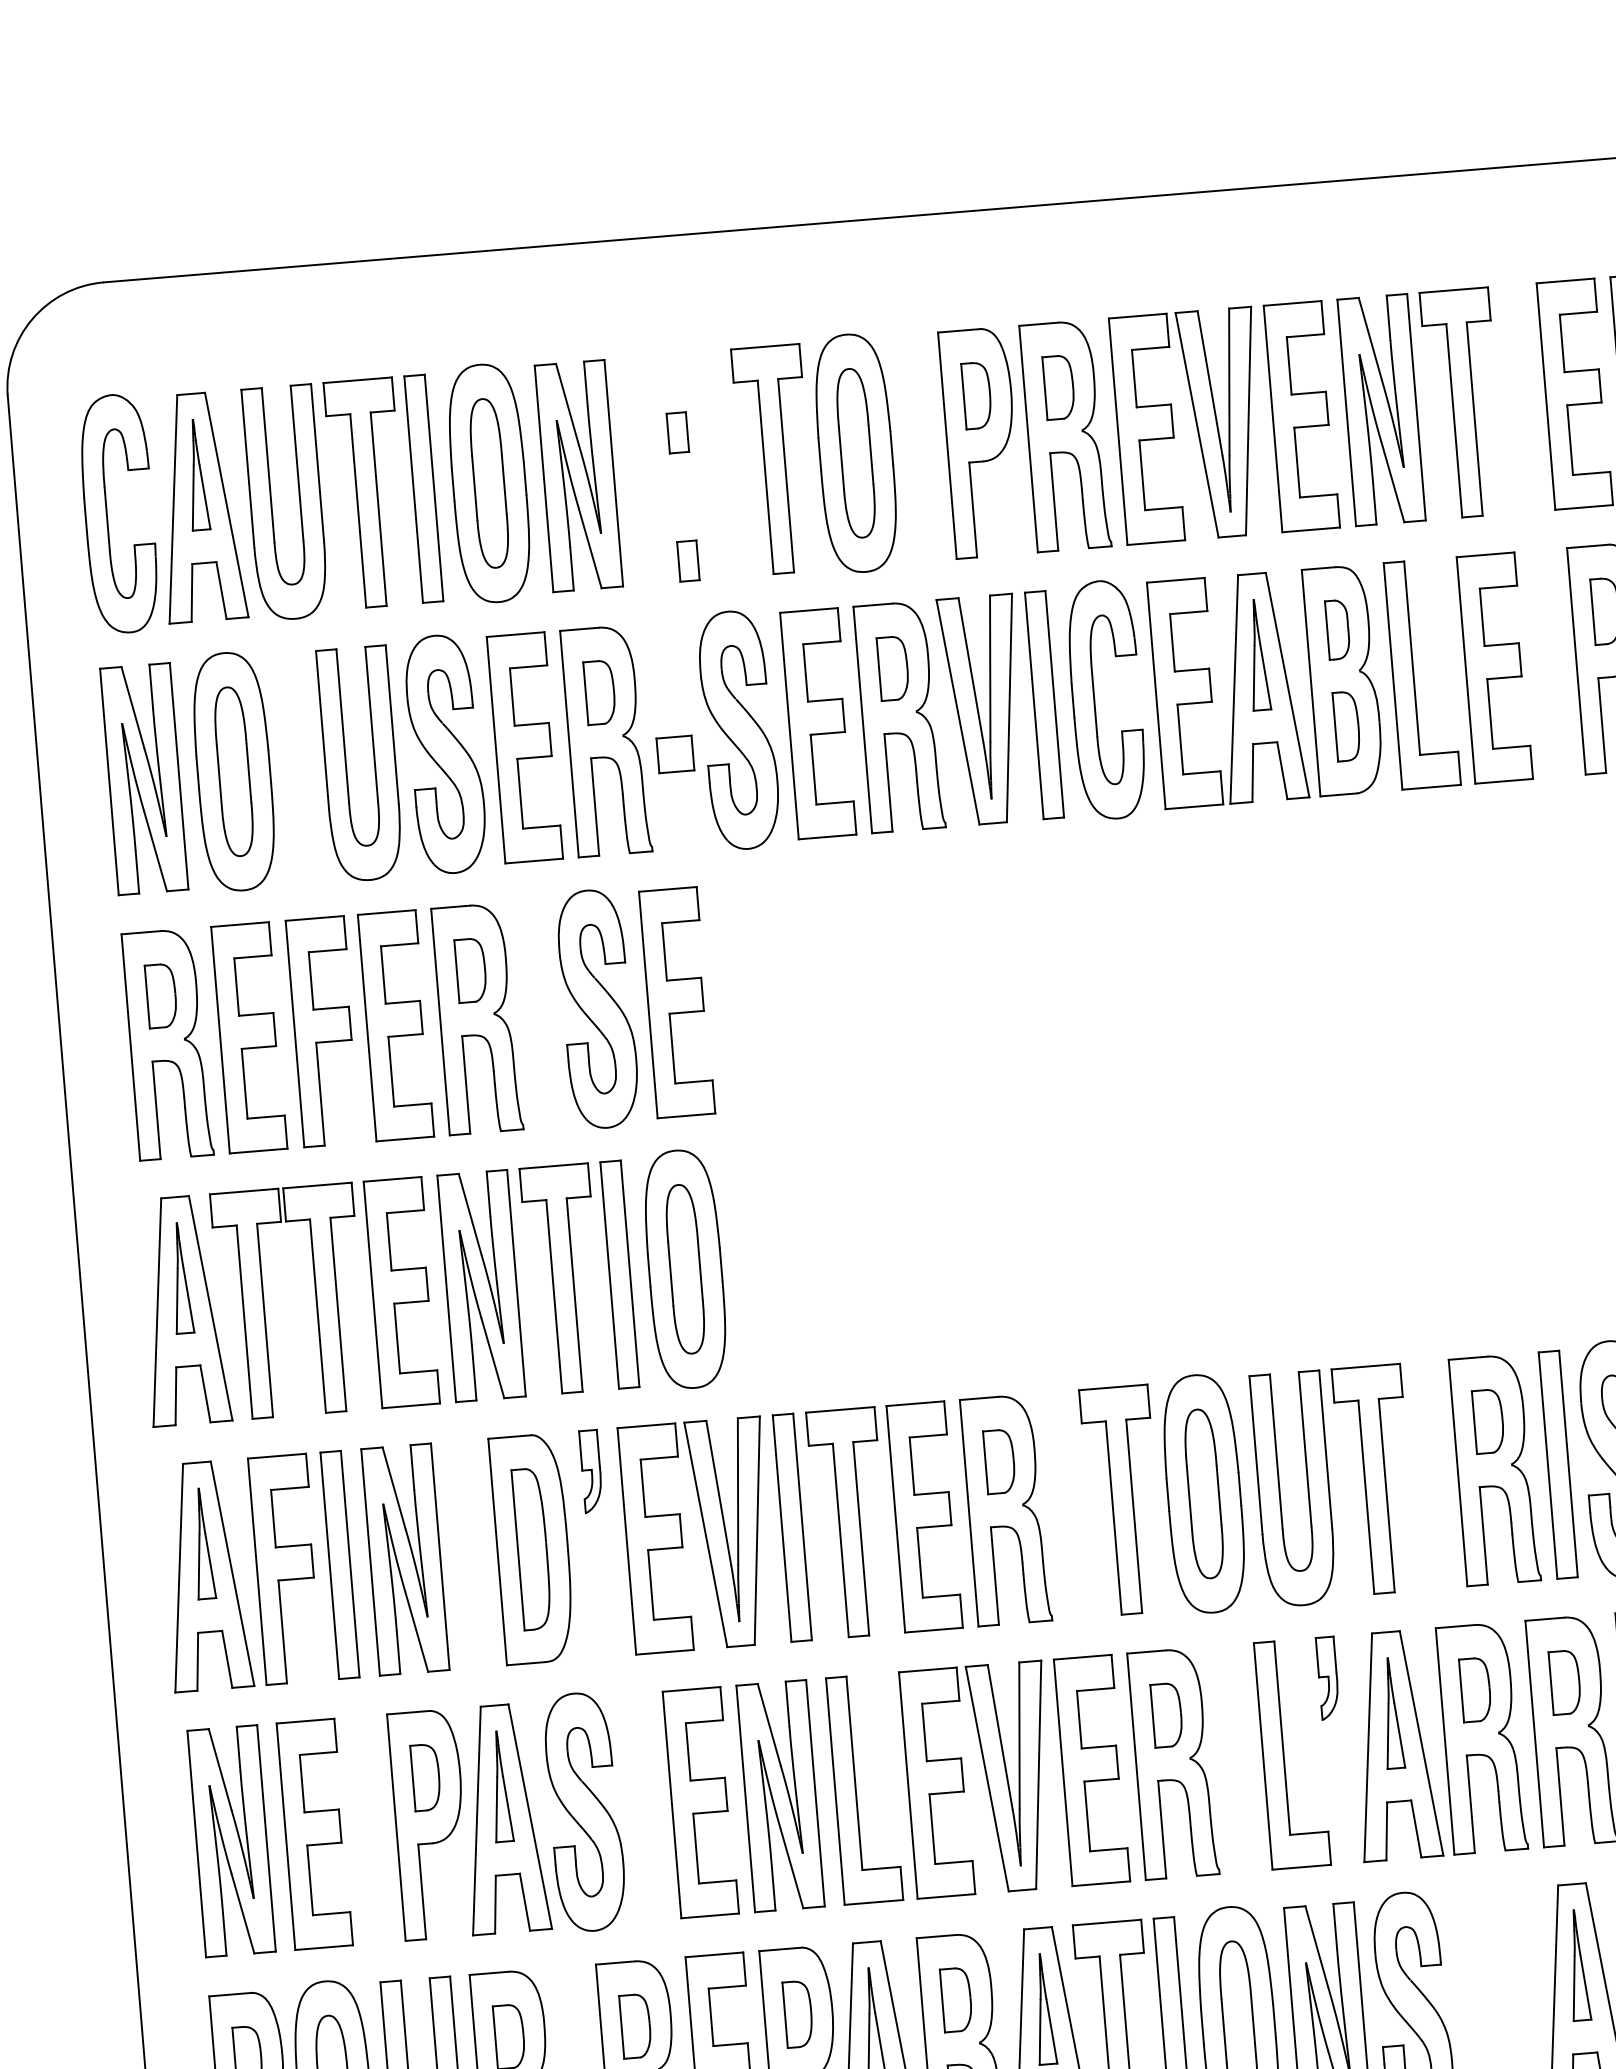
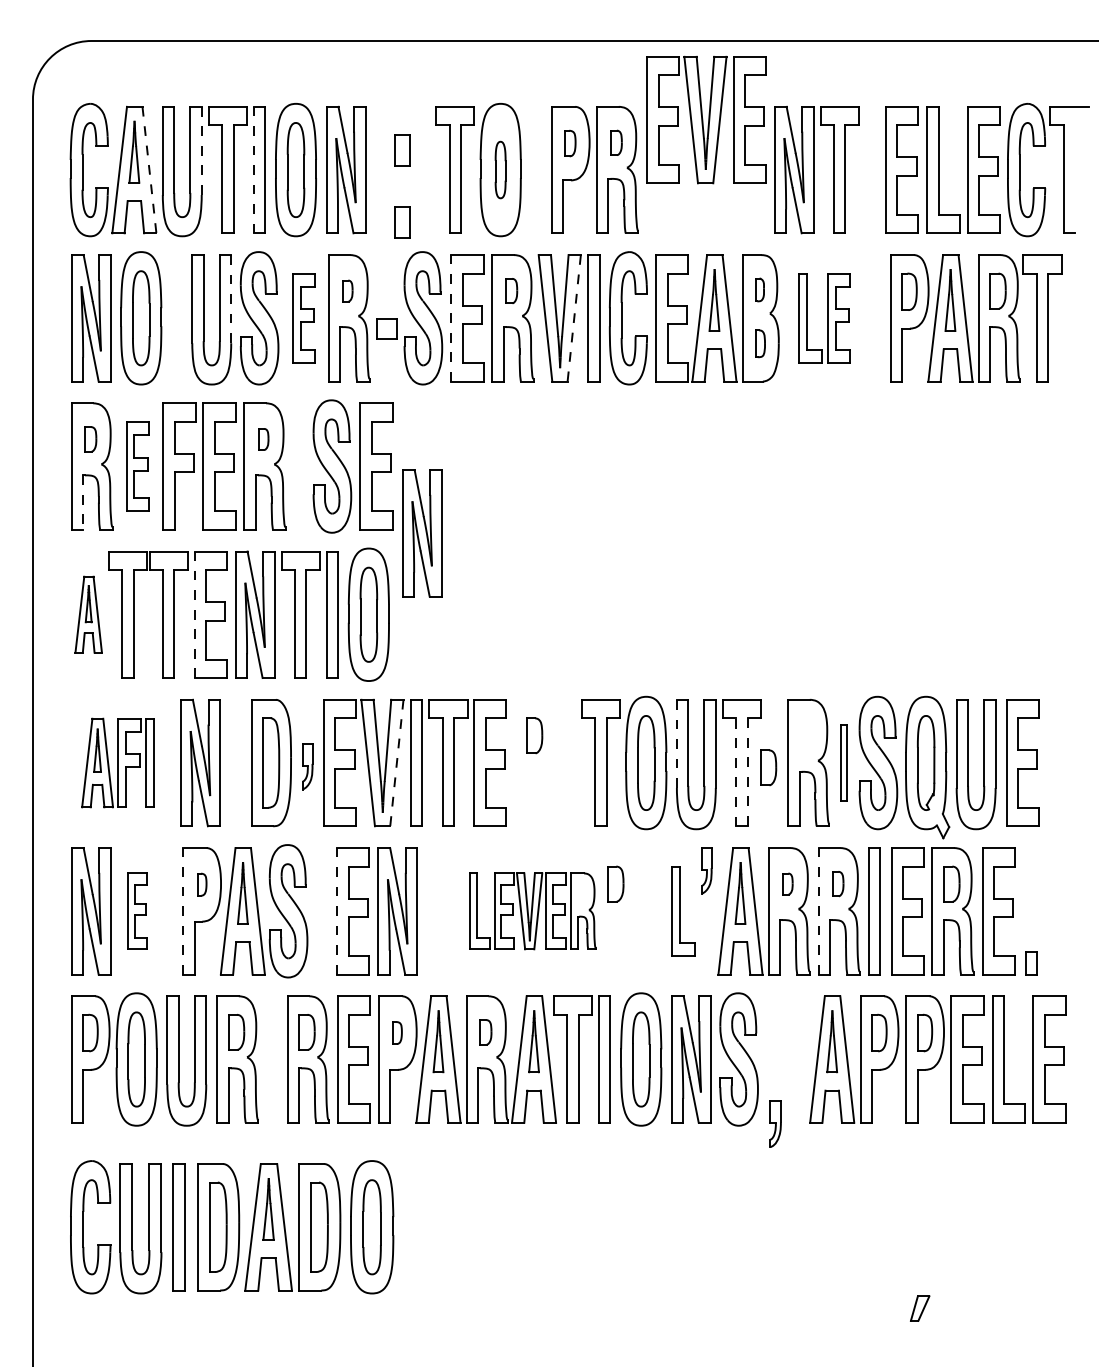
part: (1059, 386) -> (616, 142), size x0.7
part: (977, 395) -> (570, 143), size x0.7
part: (1224, 421) -> (706, 119), moved
part: (677, 432) -> (402, 150), size x1.4
part: (855, 452) -> (500, 169), size x0.6
line: (317, 464) -> (201, 151), solid -> dashed
line: (413, 488) -> (253, 169), solid -> dashed
line: (226, 505) -> (149, 170), solid -> dashed
part: (687, 559) -> (402, 221), size x1.4
part: (1337, 629) -> (759, 289), size x0.7
part: (892, 667) -> (511, 290), size x0.7
part: (1457, 671) -> (824, 318), size x0.7
part: (599, 691) -> (347, 290), size x0.6
line: (1009, 708) -> (574, 318), solid -> dashed
line: (392, 724) -> (231, 299), solid -> dashed
line: (789, 724) -> (451, 317), solid -> dashed
part: (1346, 725) -> (760, 343), size x0.7
part: (524, 748) -> (303, 318), size x0.7
part: (470, 970) -> (263, 439), size x0.6
part: (160, 996) -> (90, 439), size x0.7
part: (249, 1037) -> (137, 466), size x0.7
line: (155, 1112) -> (82, 503), solid -> dashed
part: (769, 1115) -> (422, 533), added
line: (372, 1294) -> (194, 614), solid -> dashed
part: (183, 1310) -> (88, 614), size x0.6
part: (1488, 1420) -> (768, 767), moved
line: (1255, 1454) -> (676, 743), solid -> dashed
part: (1557, 1463) -> (843, 762), size x0.6
part: (591, 1471) -> (307, 766), moved
line: (1386, 1496) -> (747, 772), solid -> dashed
line: (1366, 1497) -> (736, 772), solid -> dashed
part: (1005, 1509) -> (535, 762), removed
line: (756, 1531) -> (396, 763), solid -> dashed
part: (256, 1570) -> (117, 762), size x0.7
part: (1564, 1681) -> (837, 883), size x0.7
part: (1474, 1688) -> (787, 883), size x0.6
line: (1534, 1732) -> (818, 910), solid -> dashed
part: (1292, 1754) -> (683, 911), size x0.7
part: (426, 1776) -> (202, 884), size x0.6
part: (1022, 1776) -> (532, 911), size x0.6
line: (672, 1803) -> (337, 910), solid -> dashed
line: (396, 1826) -> (183, 910), solid -> dashed
part: (314, 1834) -> (137, 911), size x0.6
part: (955, 2000) -> (485, 1032), size x0.7
part: (798, 2013) -> (397, 1032), size x0.6

